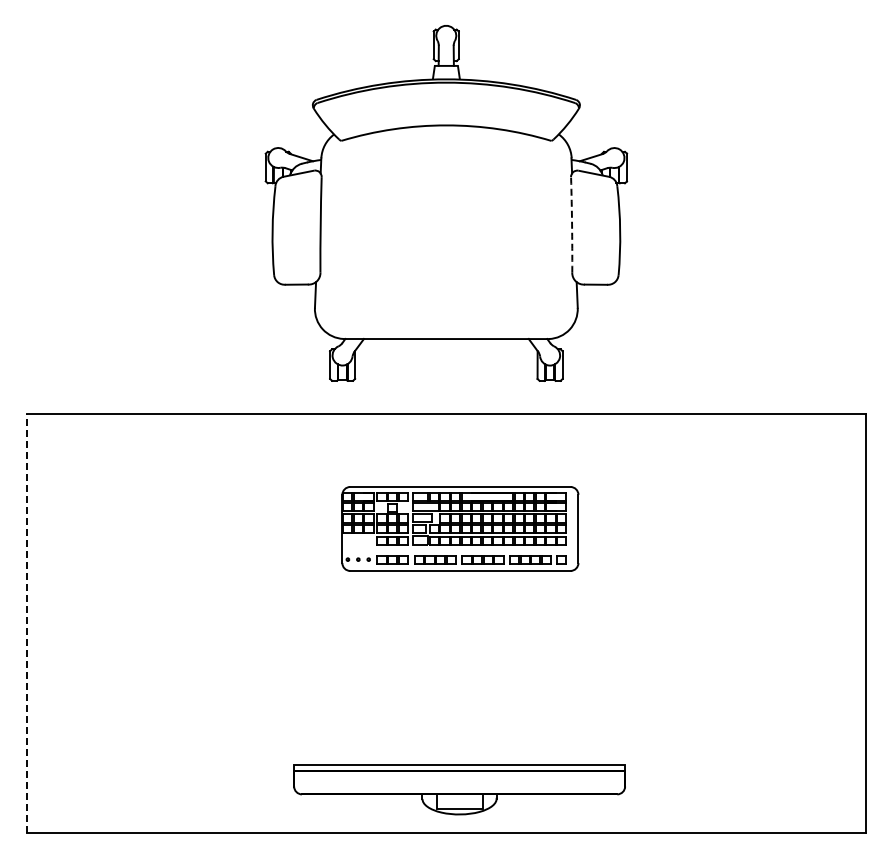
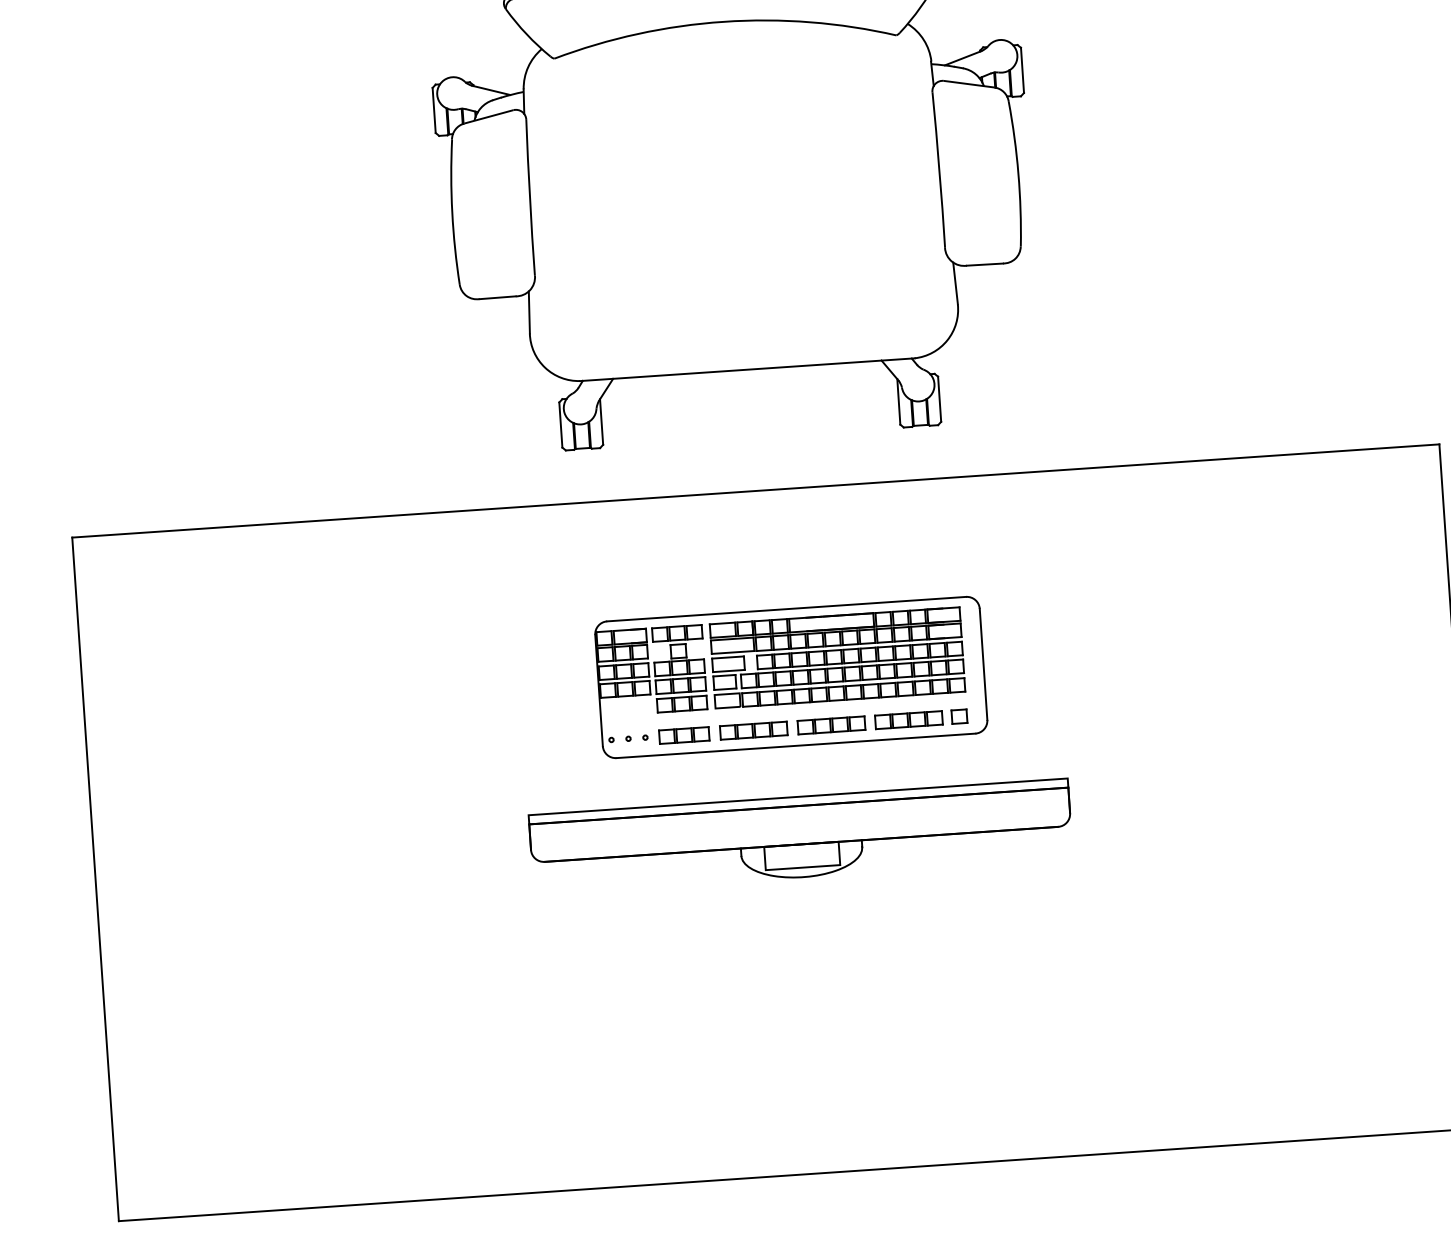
arc: (572, 224) -> (940, 169), dashed -> solid
line: (26, 623) -> (95, 879), dashed -> solid
part: (459, 789) -> (800, 836), moved

